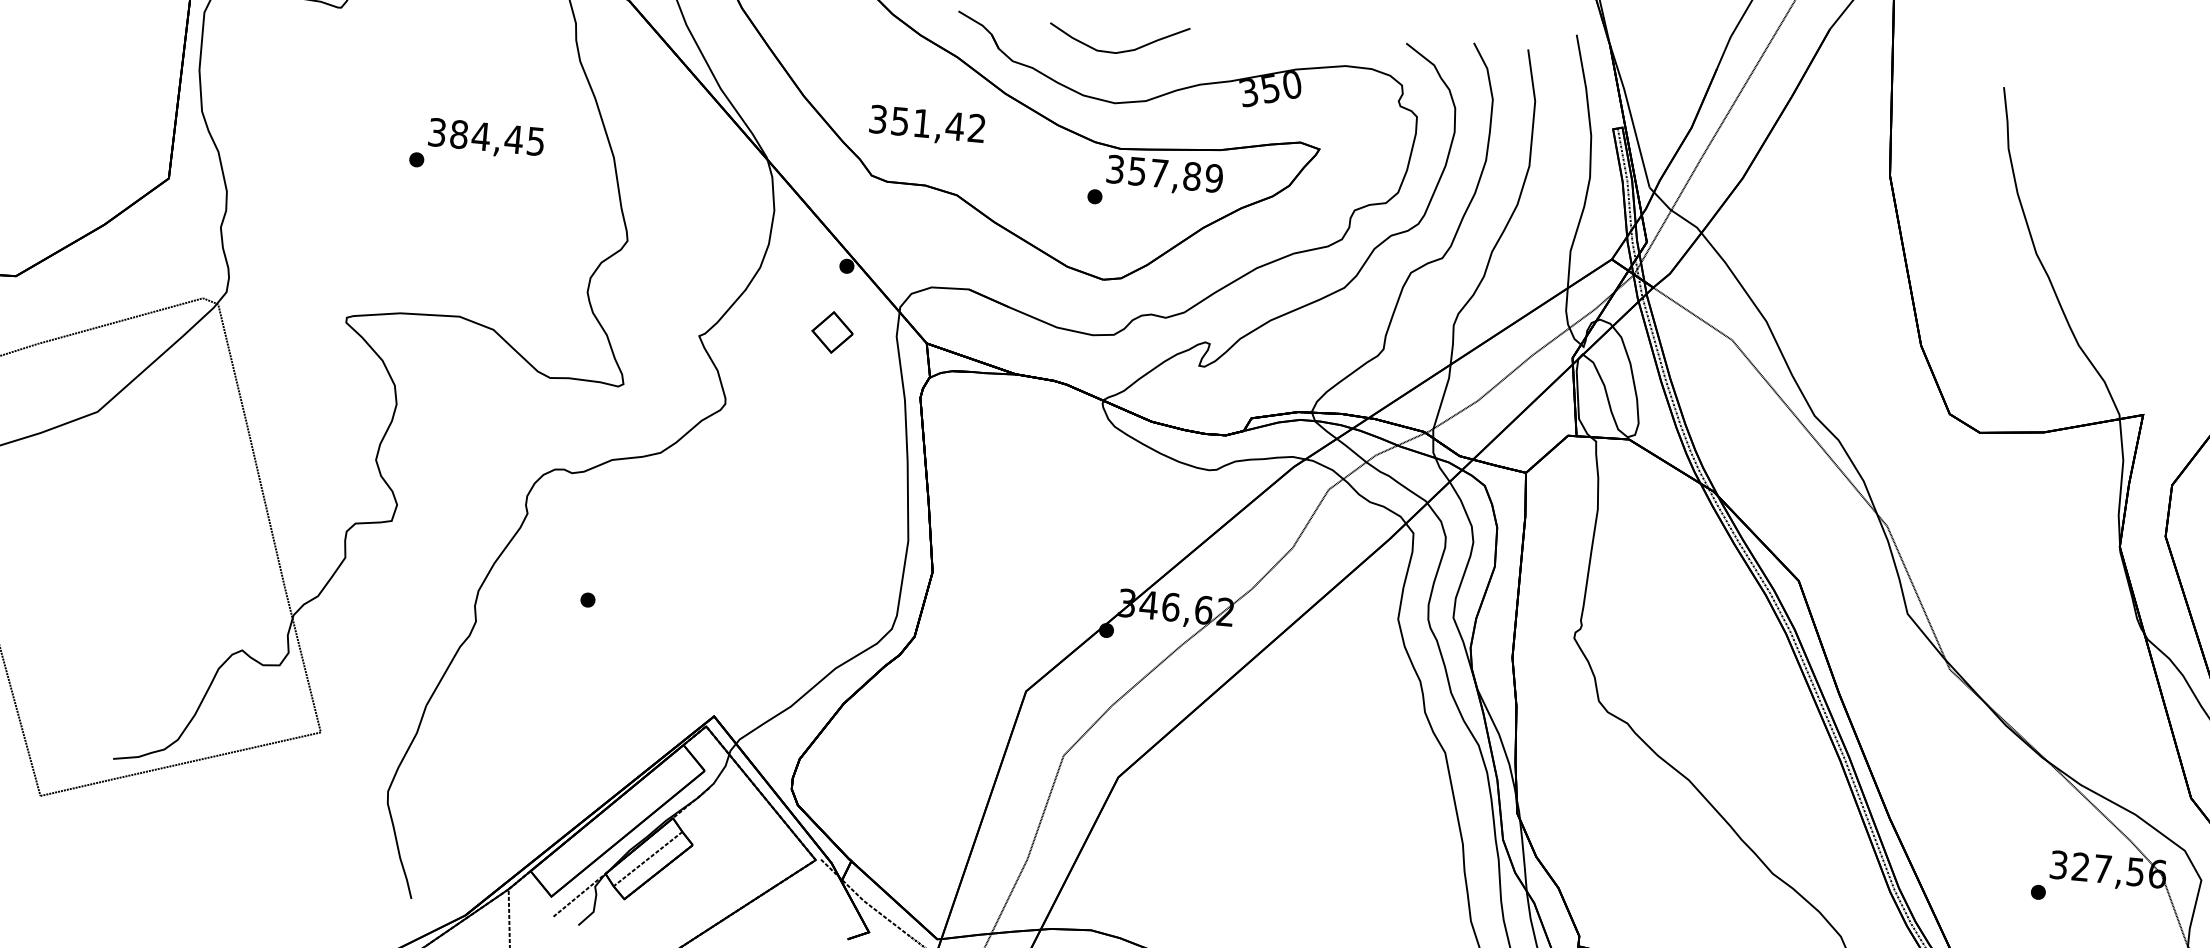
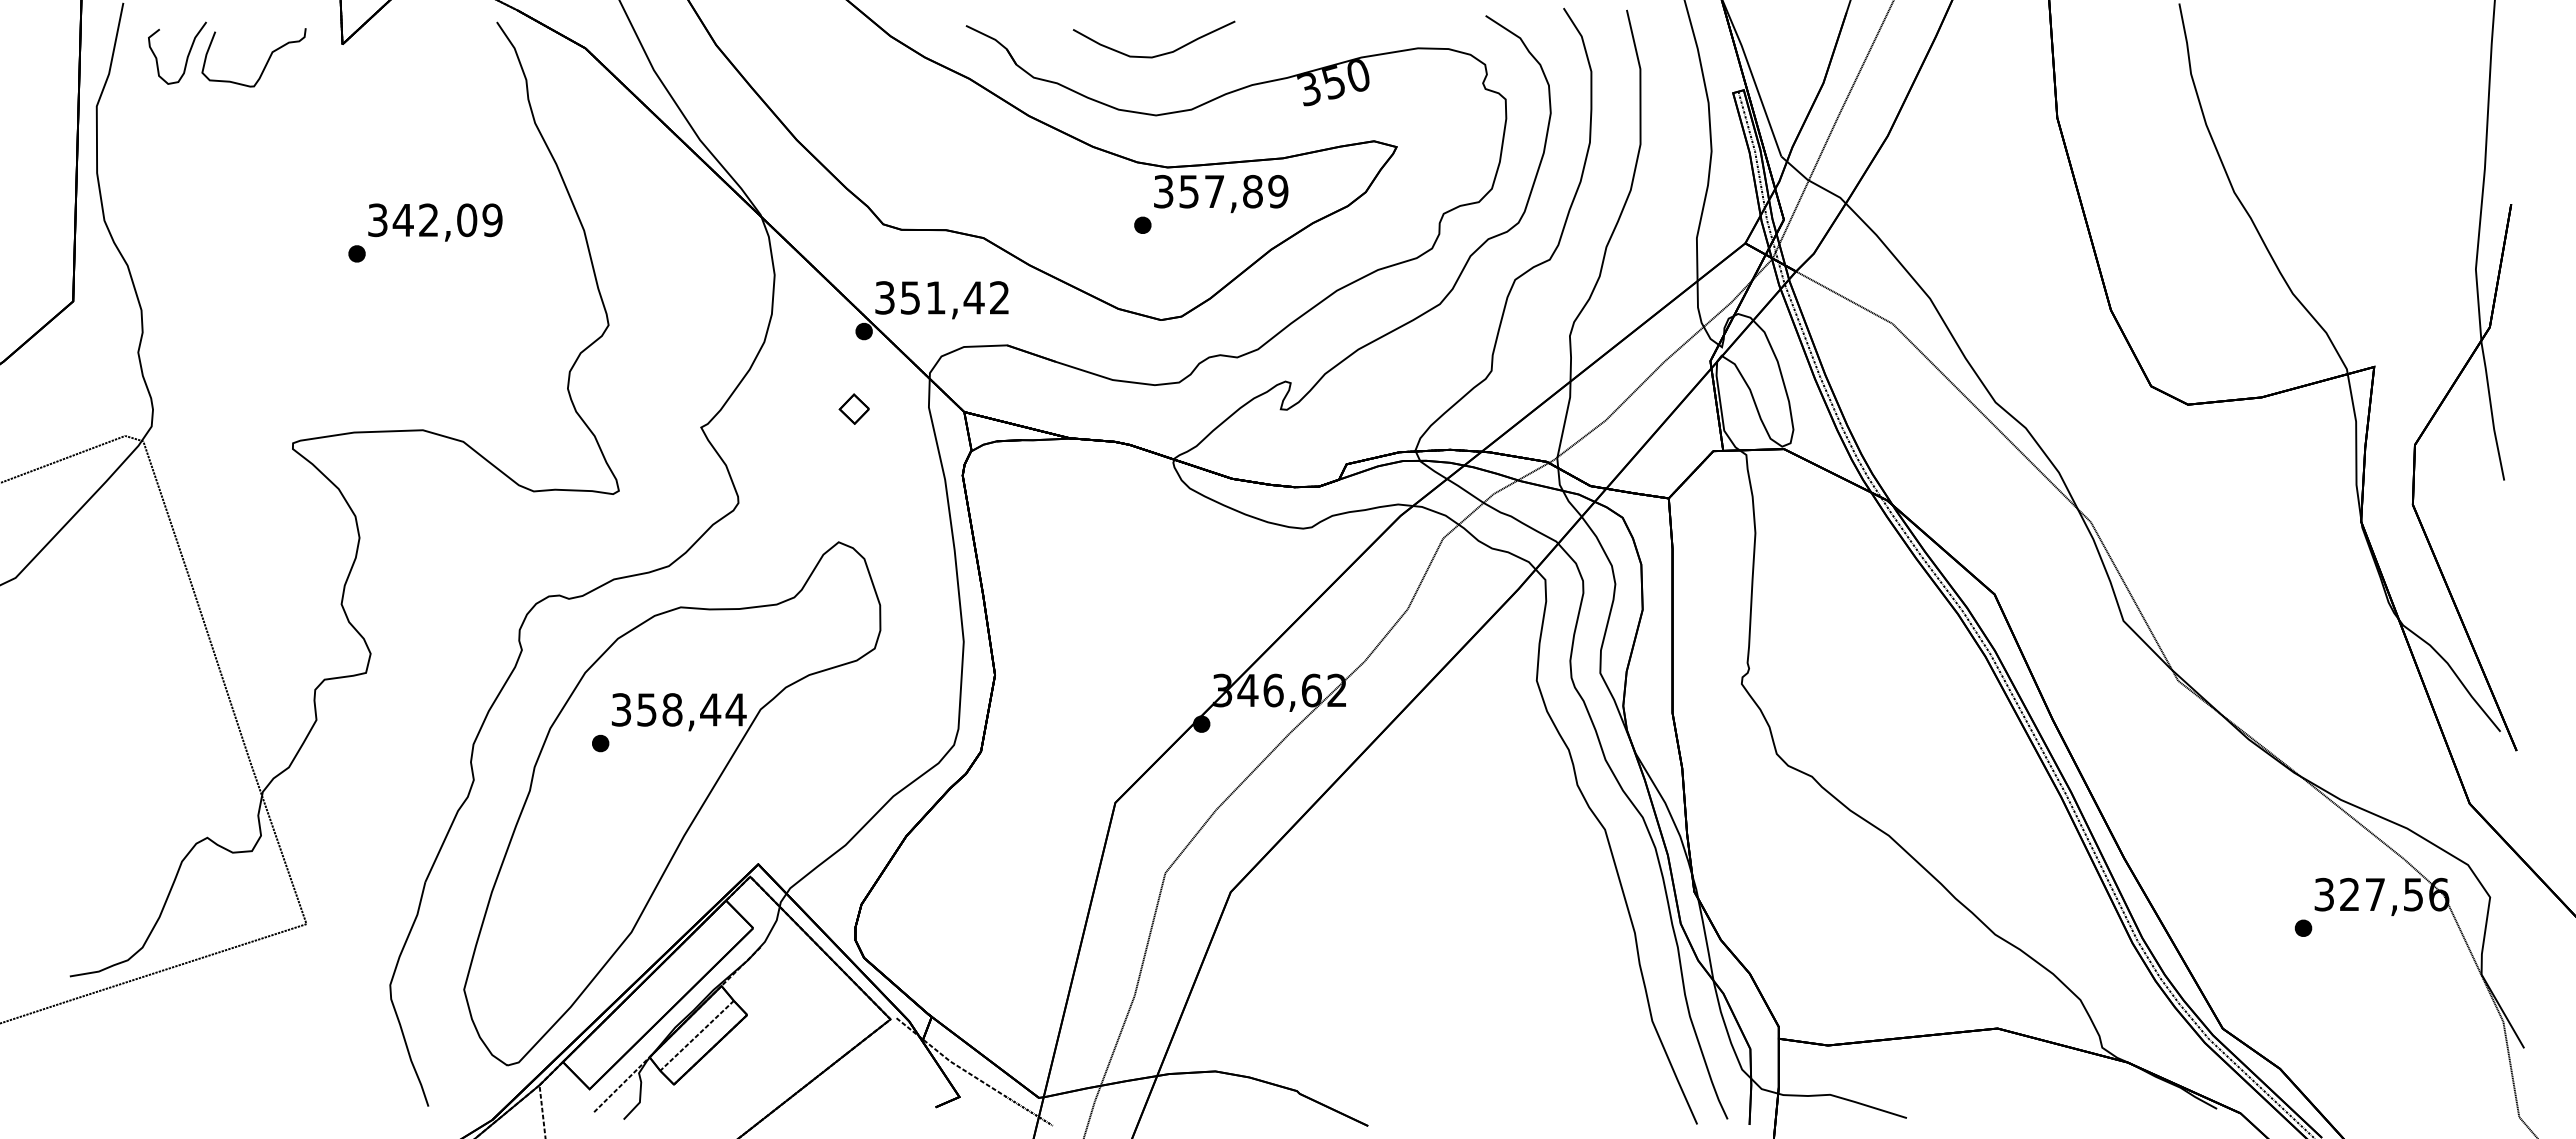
text: (926, 126) -> (941, 300), moved
text: (497, 138) -> (447, 220), 384,45 -> 342,09
part: (831, 331) -> (853, 408), size x0.62
part: (645, 657) -> (672, 803), added

